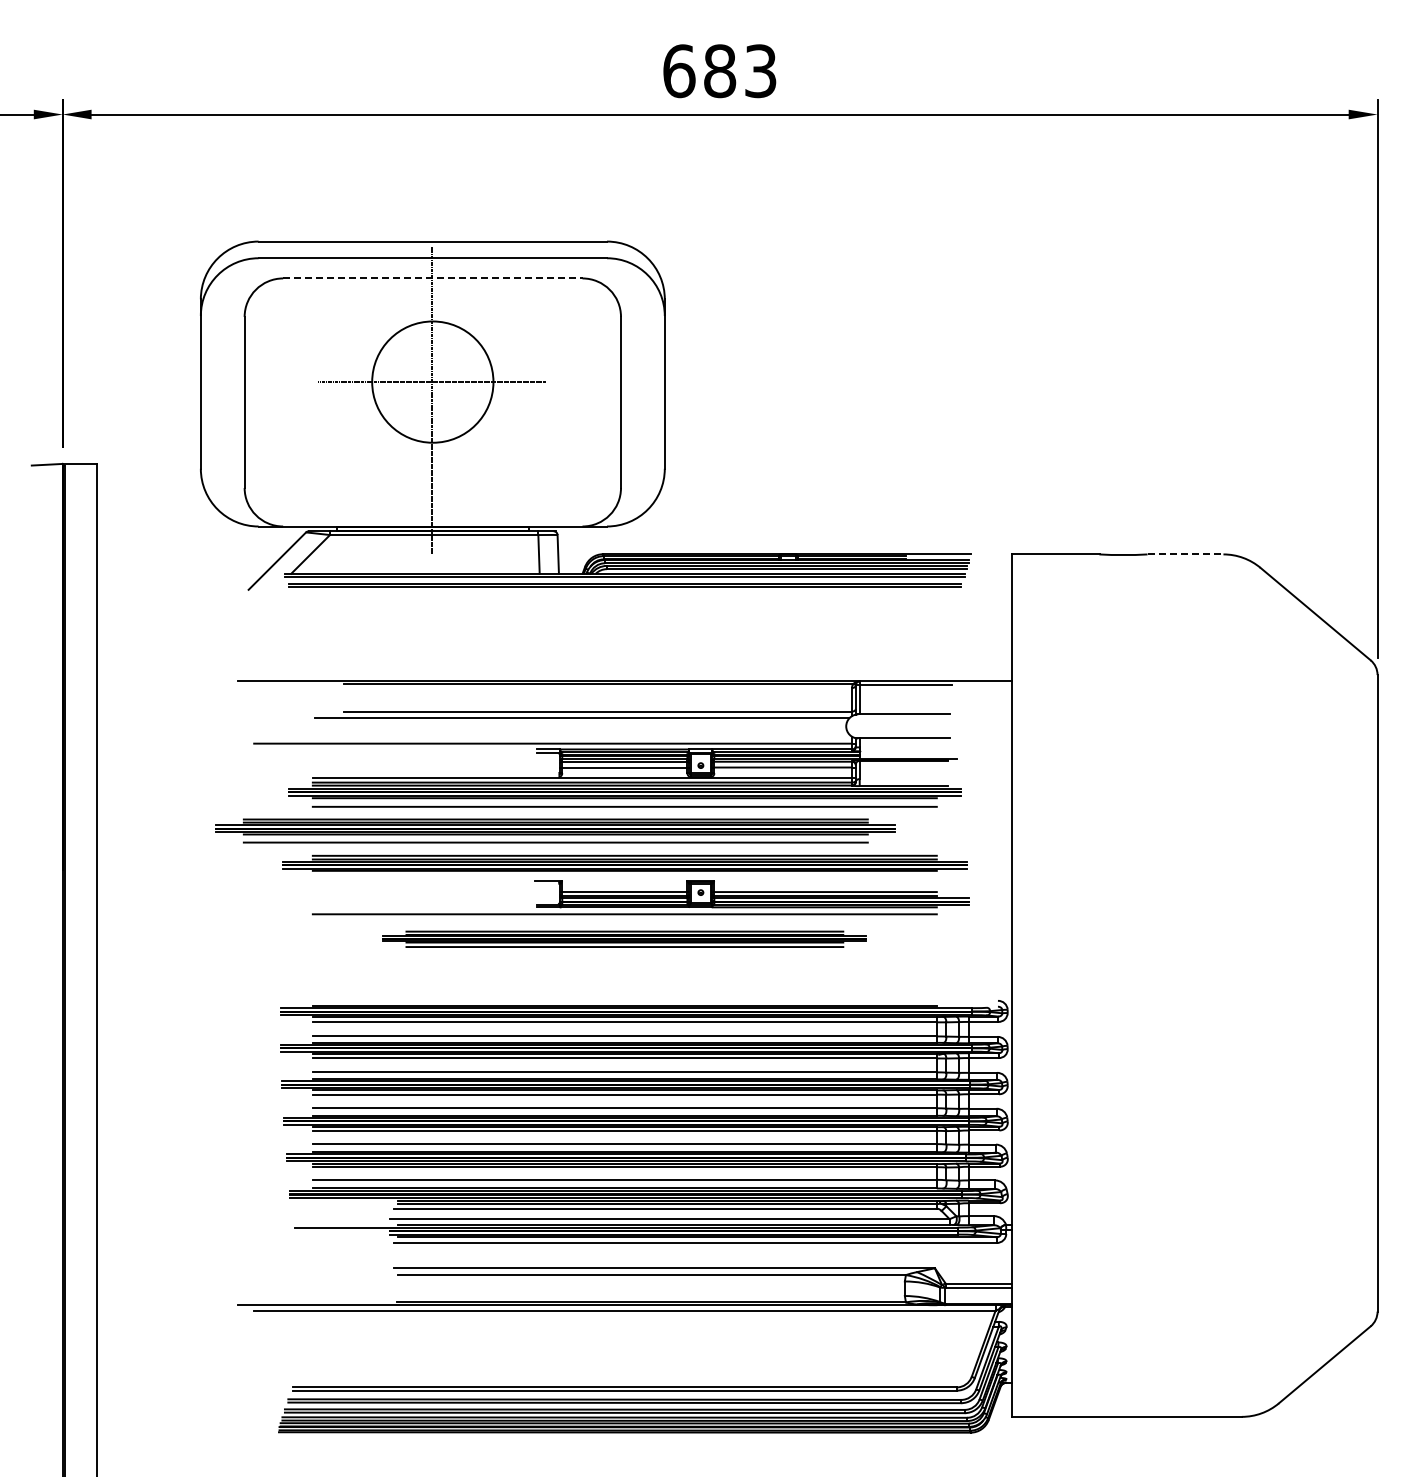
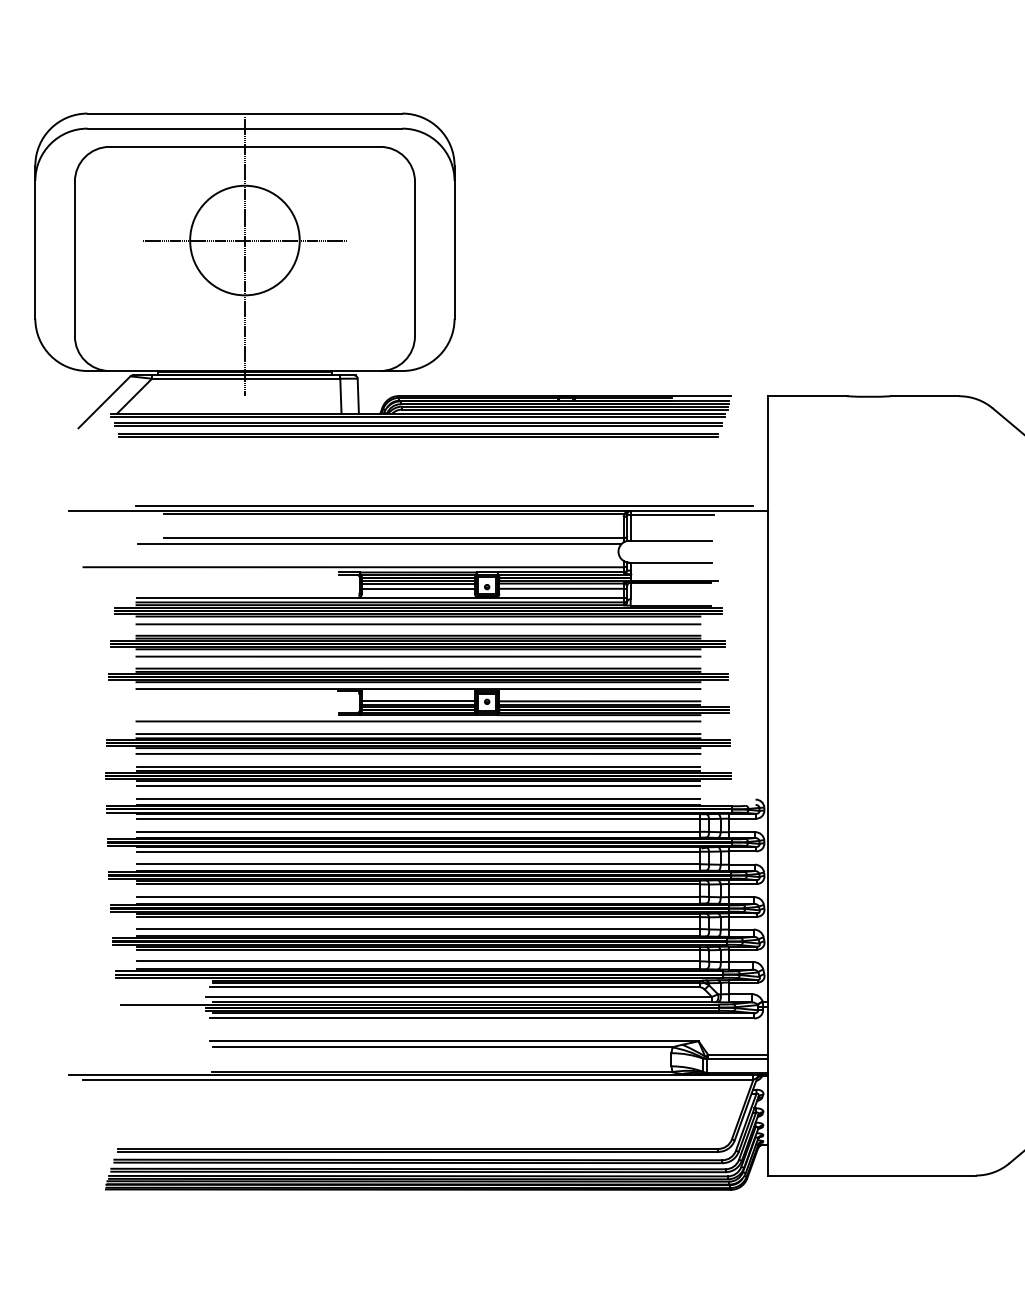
line: (432, 278) -> (244, 146), dashed -> solid
line: (1185, 554) -> (925, 396), dashed -> solid
line: (624, 596) -> (418, 434), added
line: (653, 675) -> (444, 505), added
part: (555, 830) -> (418, 645), moved
line: (624, 878) -> (418, 689), added
part: (624, 939) -> (418, 744), size x1.43
part: (624, 974) -> (418, 775), added
line: (624, 1000) -> (418, 799), added

